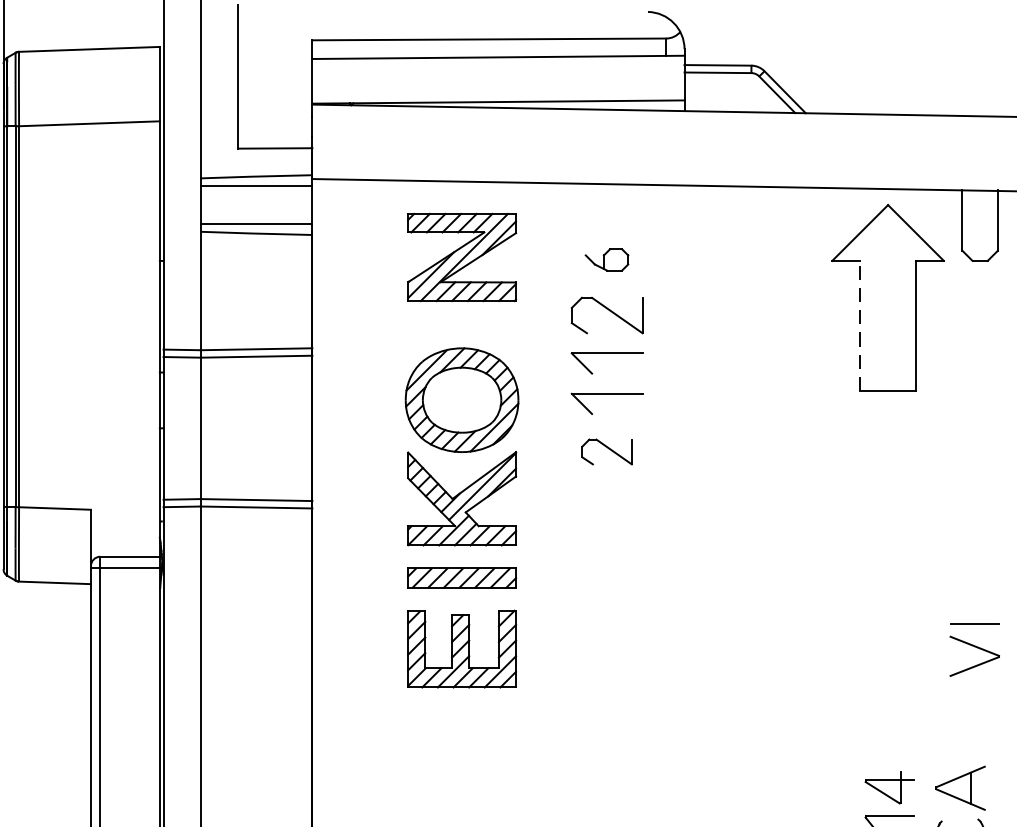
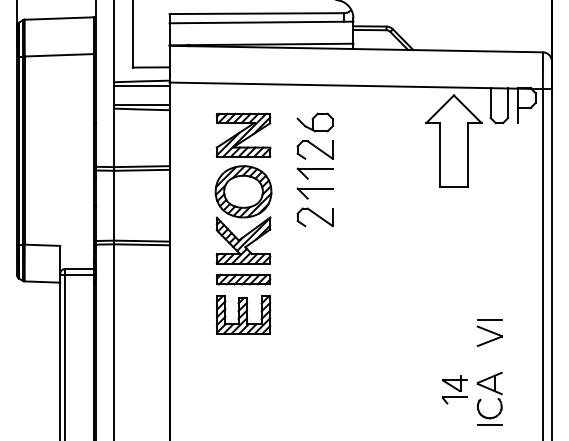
part: (461, 255) -> (243, 134), moved
part: (605, 259) -> (314, 122), size x1.67
line: (860, 324) -> (440, 154), dashed -> solid
part: (605, 452) -> (314, 217), size x1.43
part: (974, 648) -> (489, 332), moved

